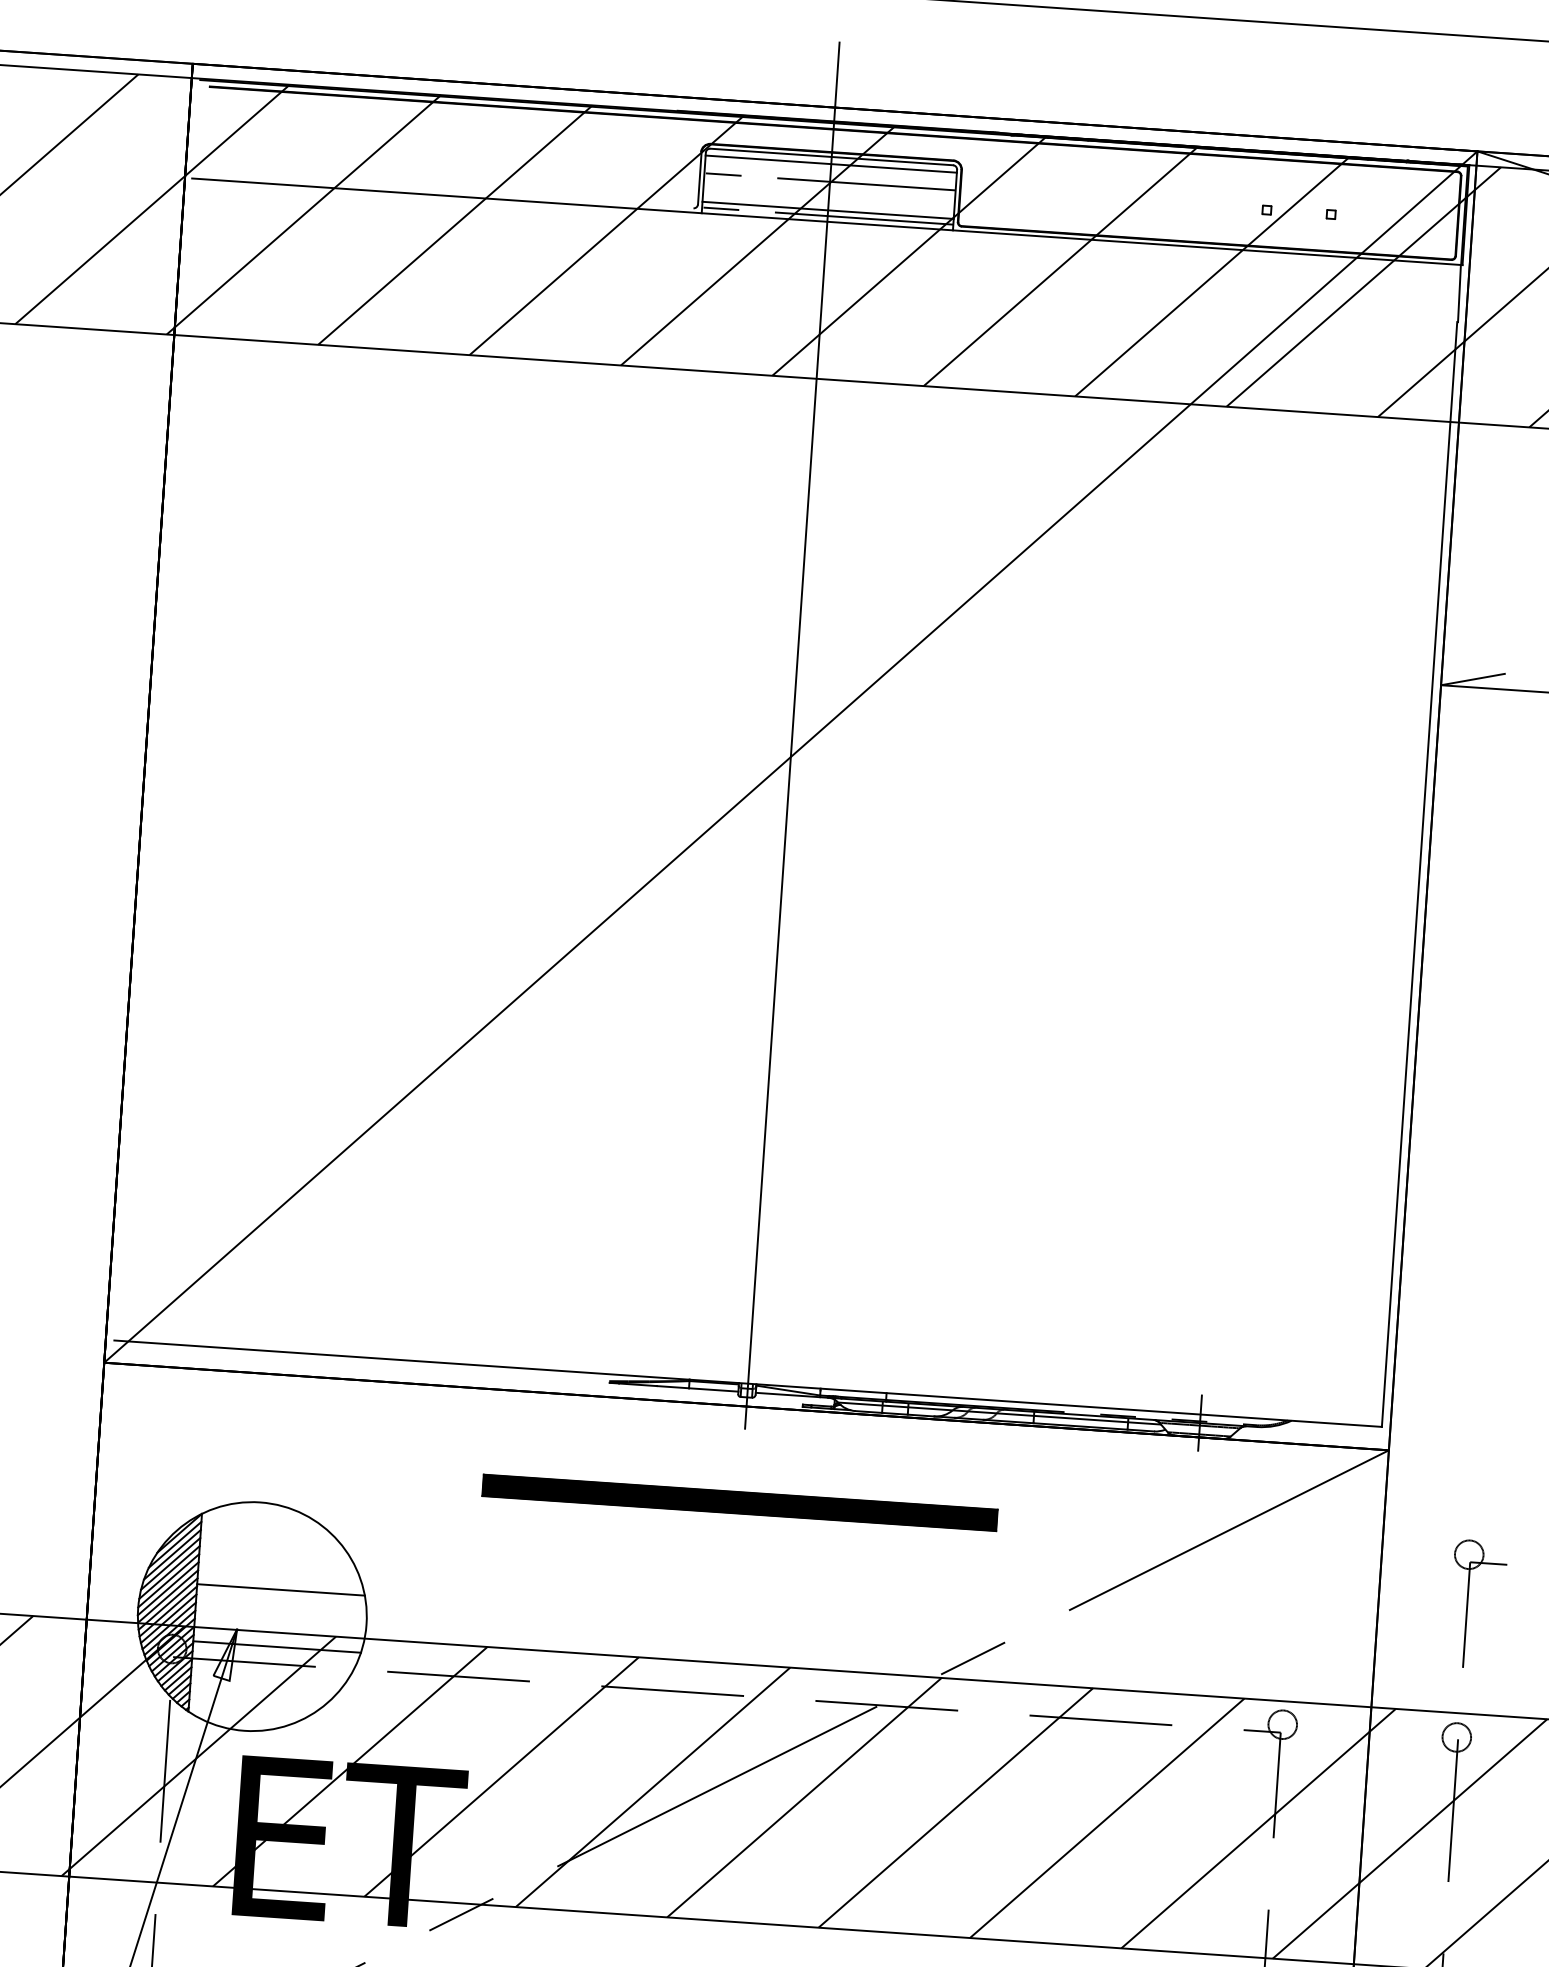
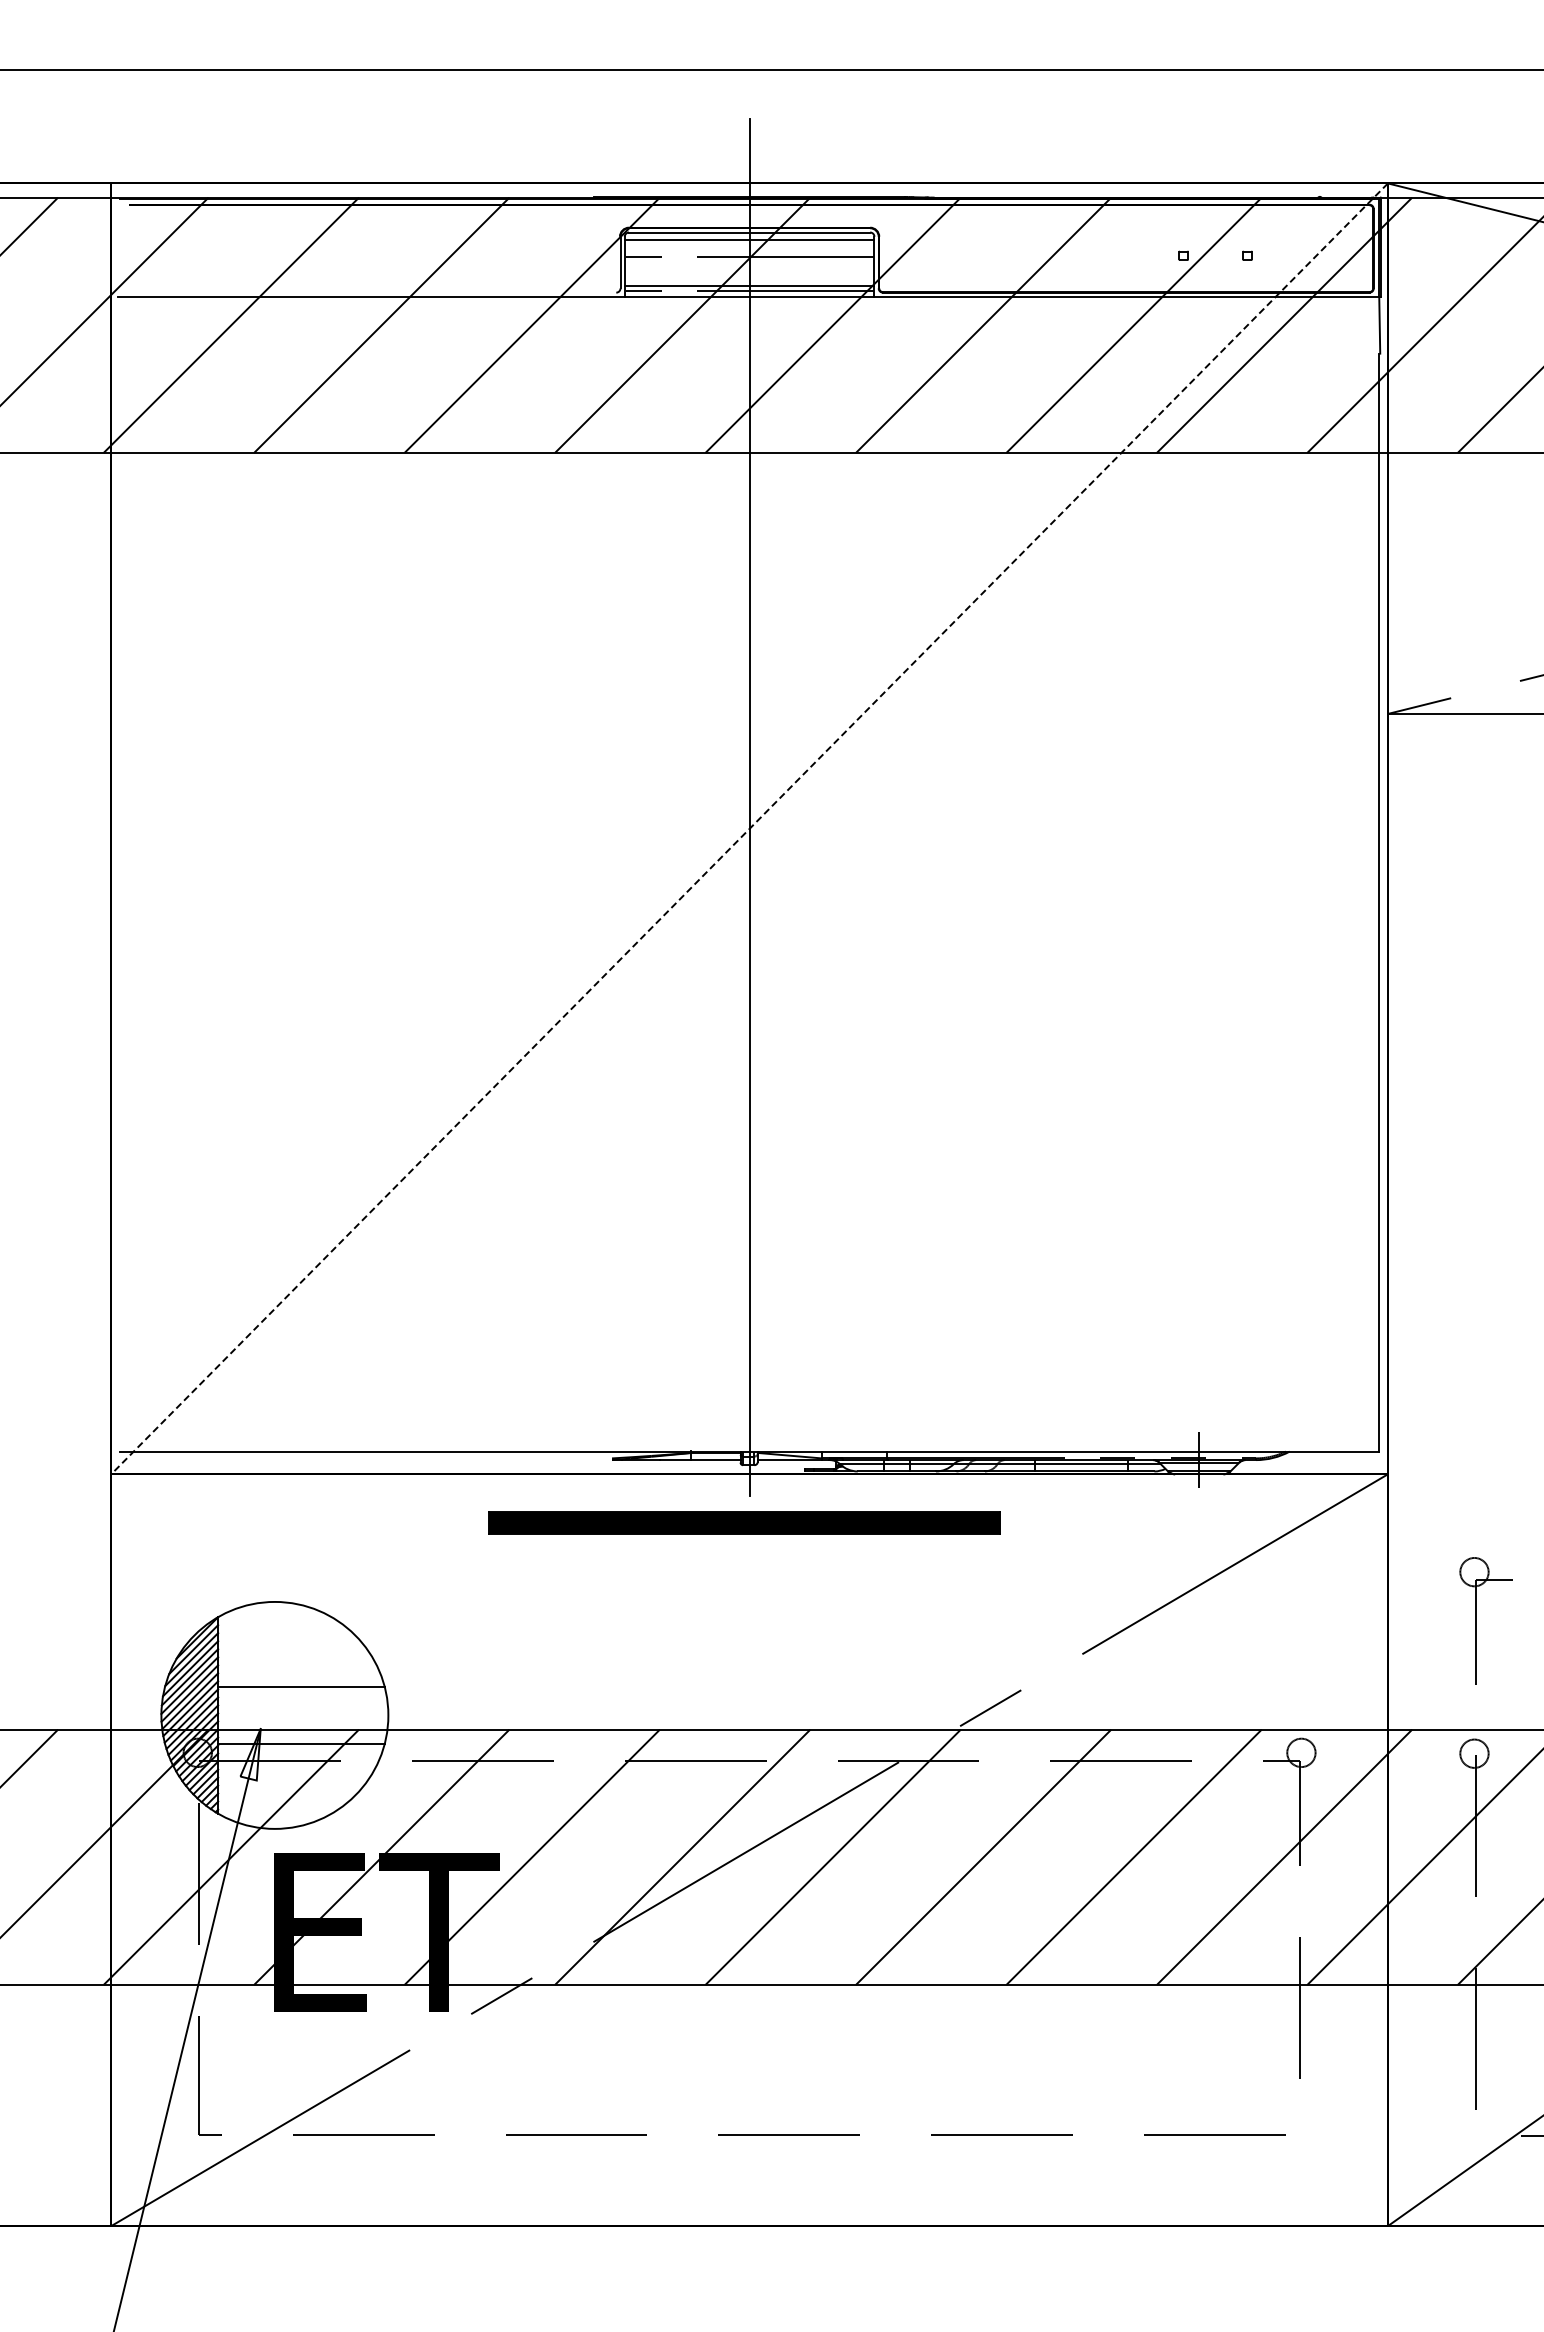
line: (790, 756) -> (749, 828), solid -> dashed
part: (739, 1502) -> (744, 1522), moved

